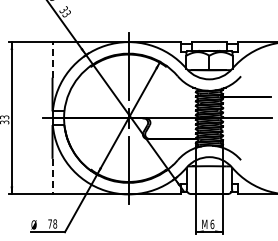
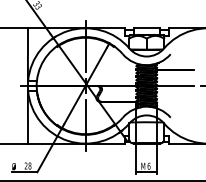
line: (52, 59) -> (27, 41), dashed -> solid
line: (52, 176) -> (27, 130), dashed -> solid
text: (49, 223) -> (25, 165), 78 -> 28

